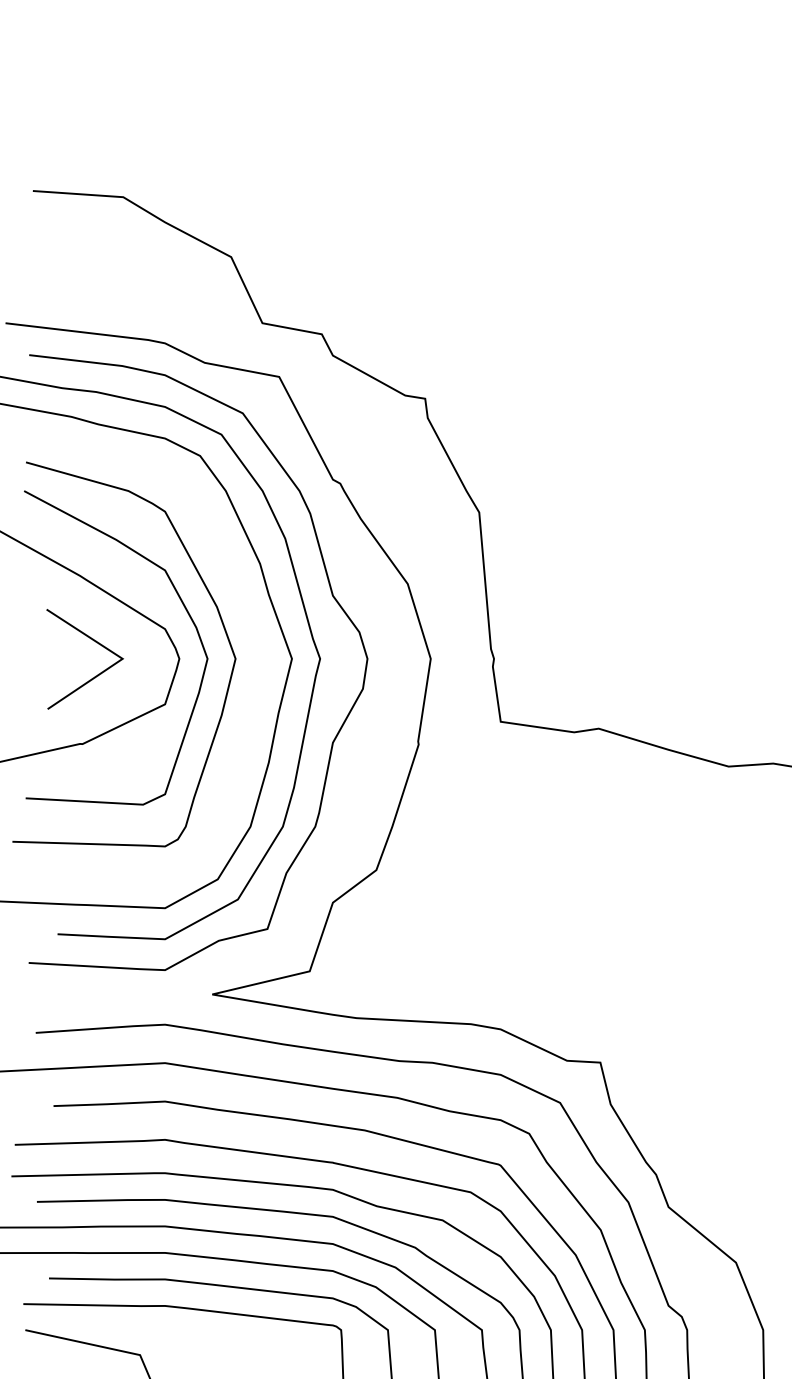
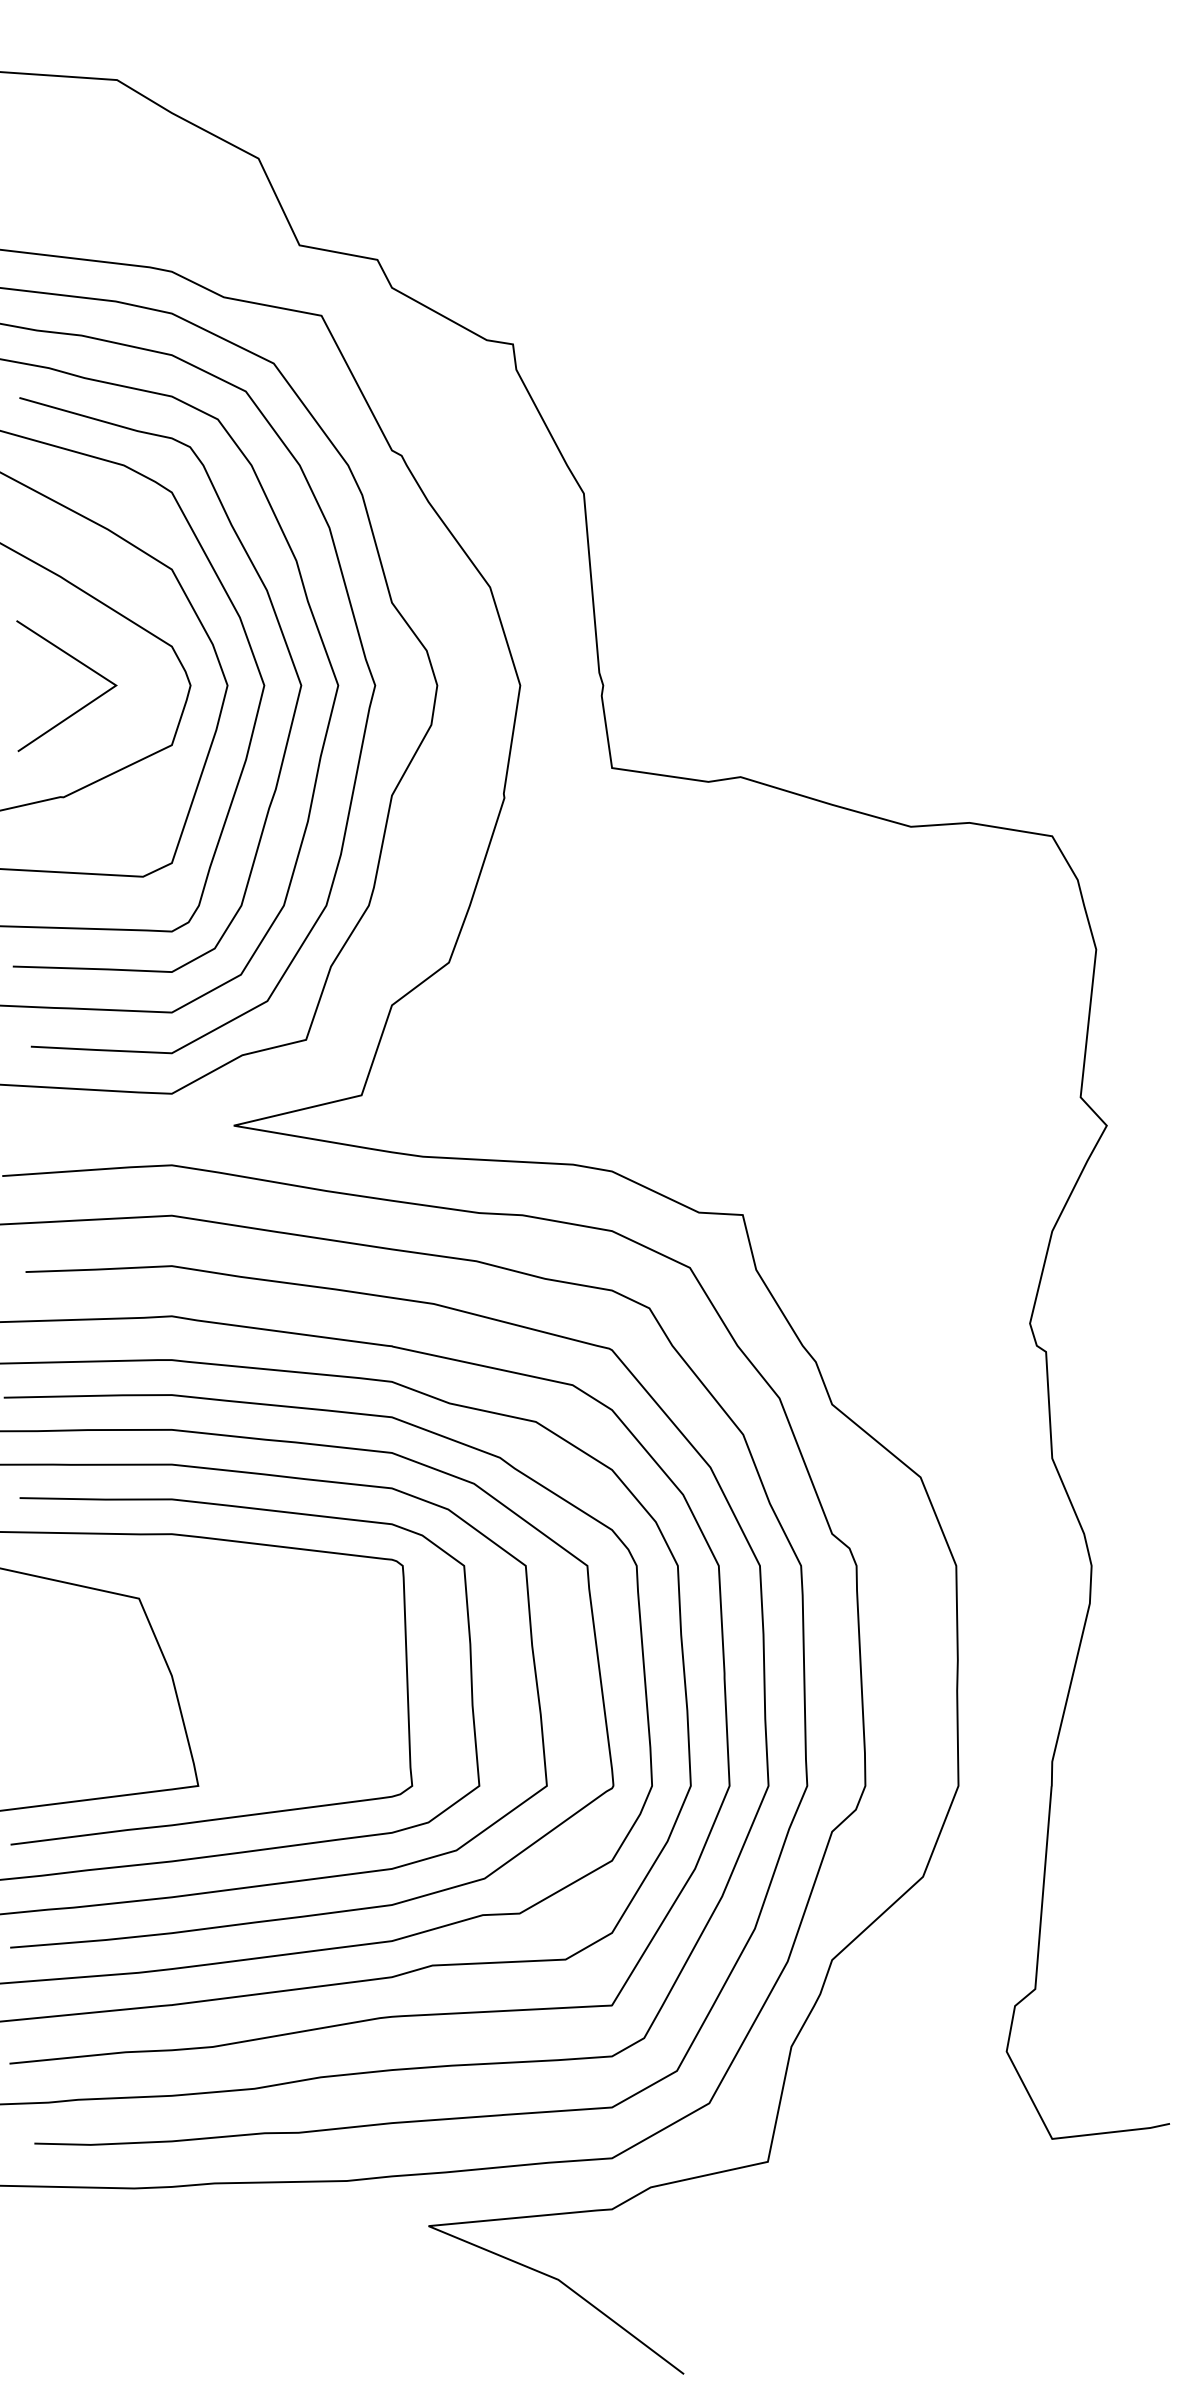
curve: (248, 619) -> (281, 634), added

